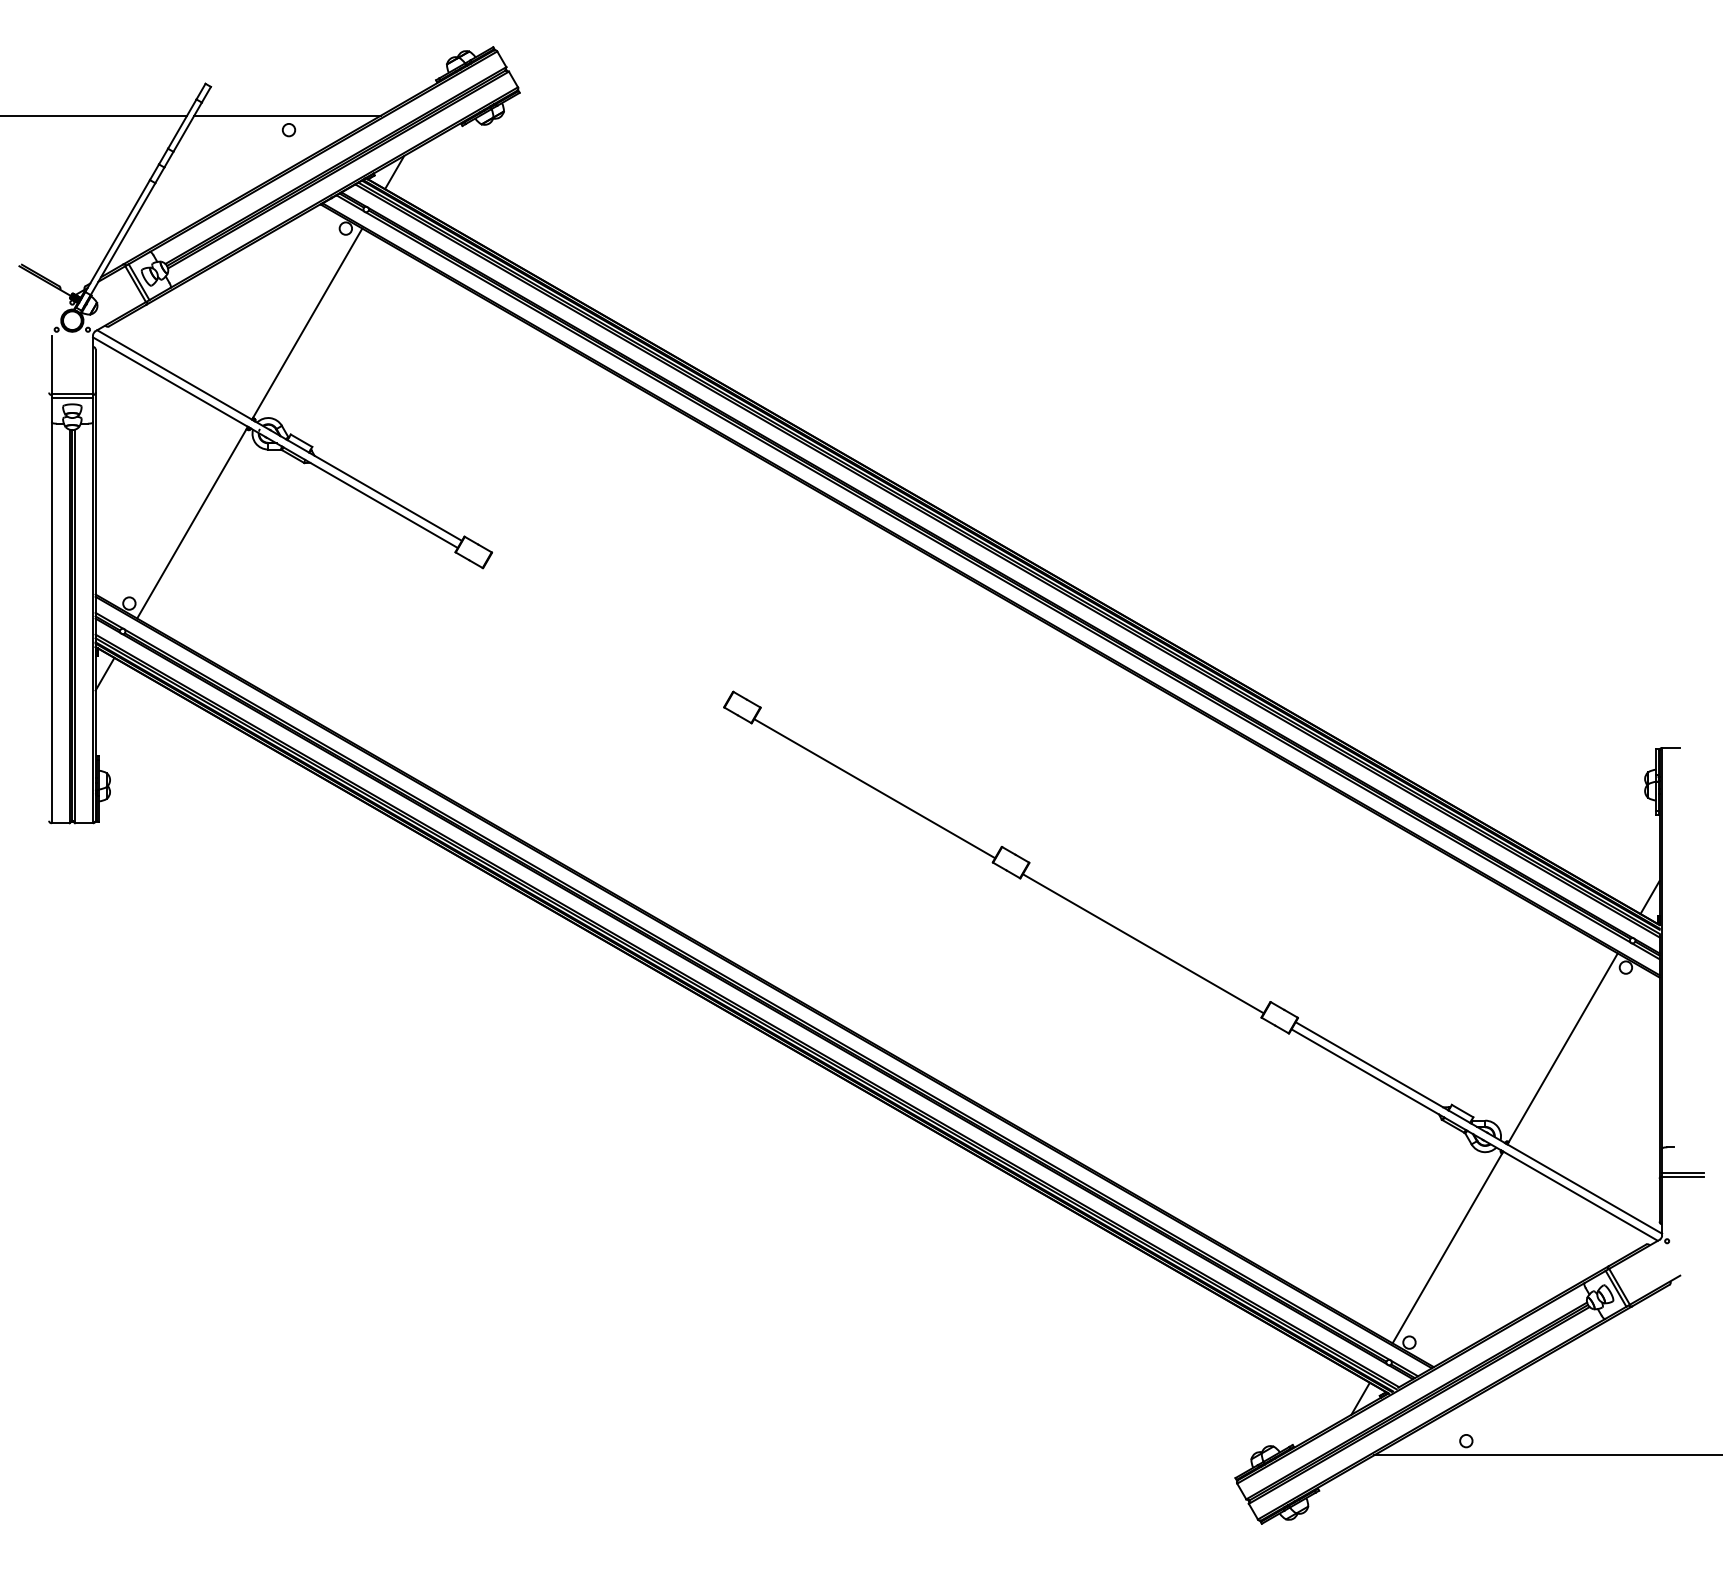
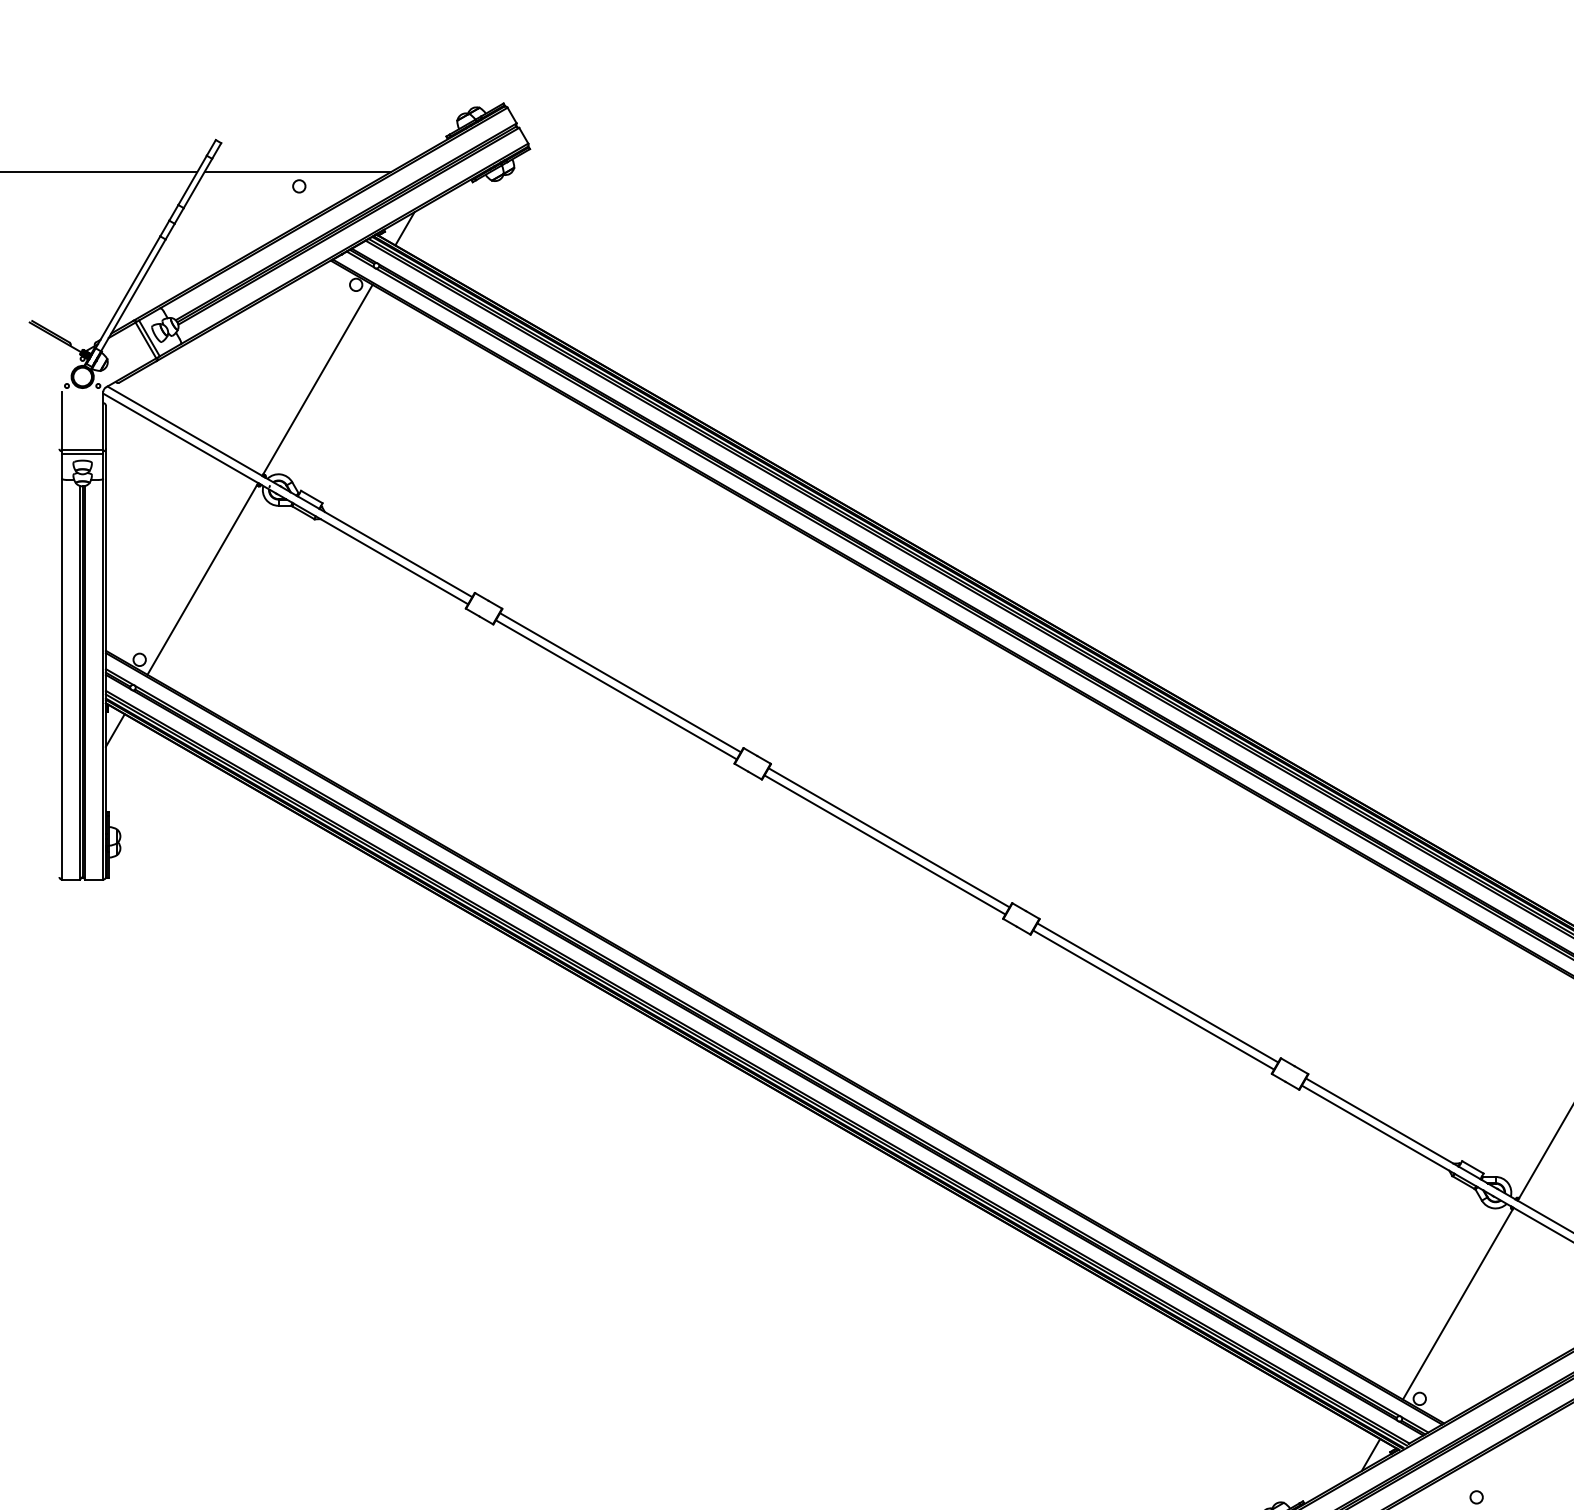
line: (609, 625) -> (619, 681), added
line: (605, 633) -> (615, 689), added
line: (878, 781) -> (888, 837), added
line: (1147, 936) -> (1157, 992), added

